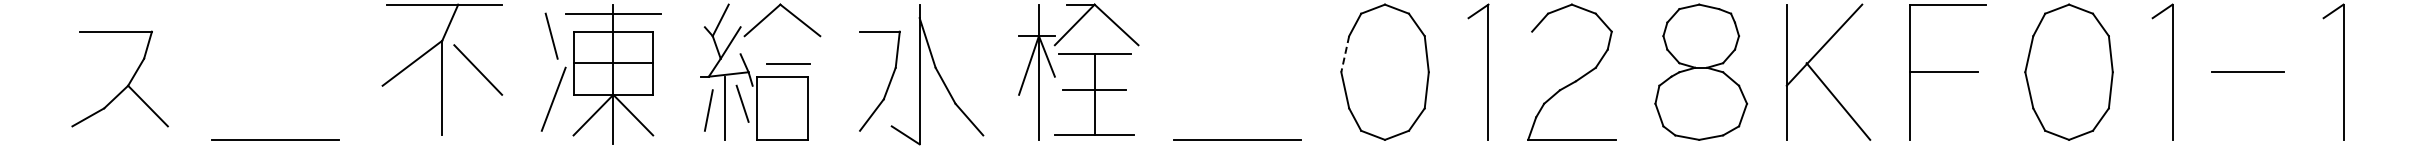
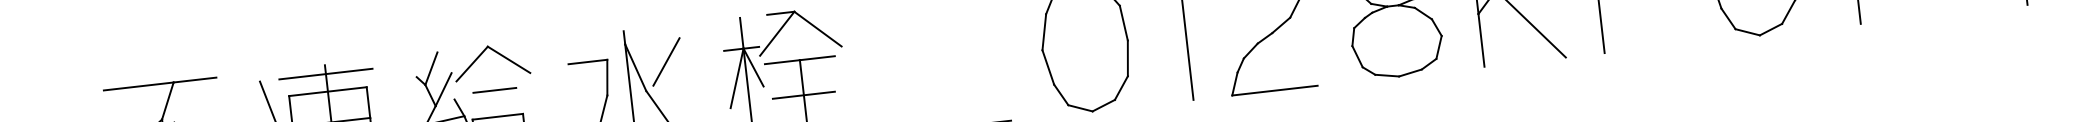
line: (959, 40) -> (666, 61), added
line: (1345, 54) -> (1044, 32), dashed -> solid
line: (788, 63) -> (494, 90), moved

